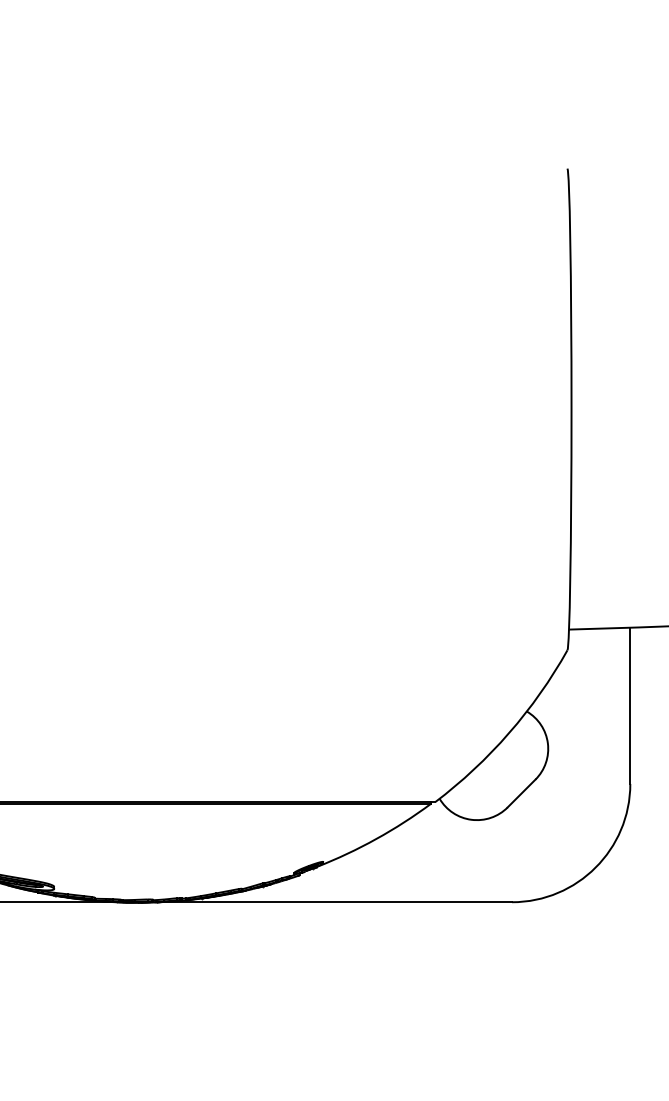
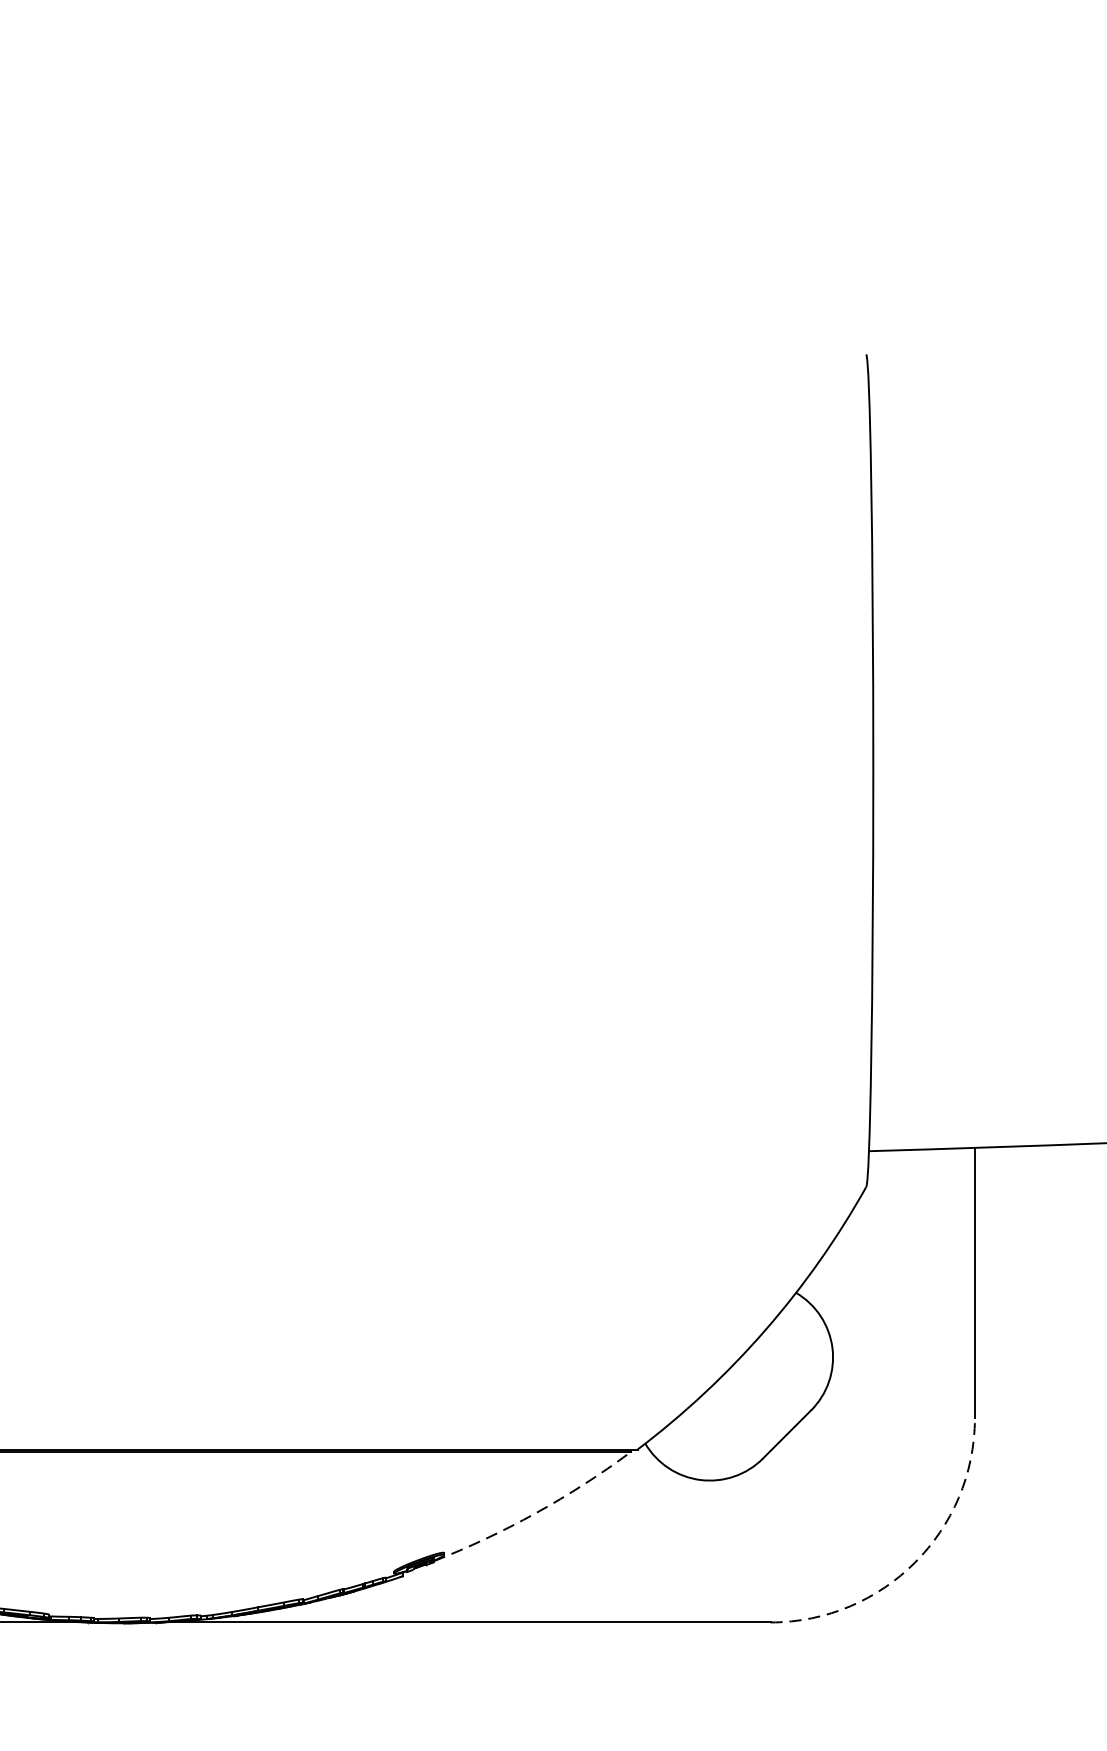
arc: (376, 839) -> (536, 1514), solid -> dashed
arc: (595, 867) -> (914, 1562), solid -> dashed

